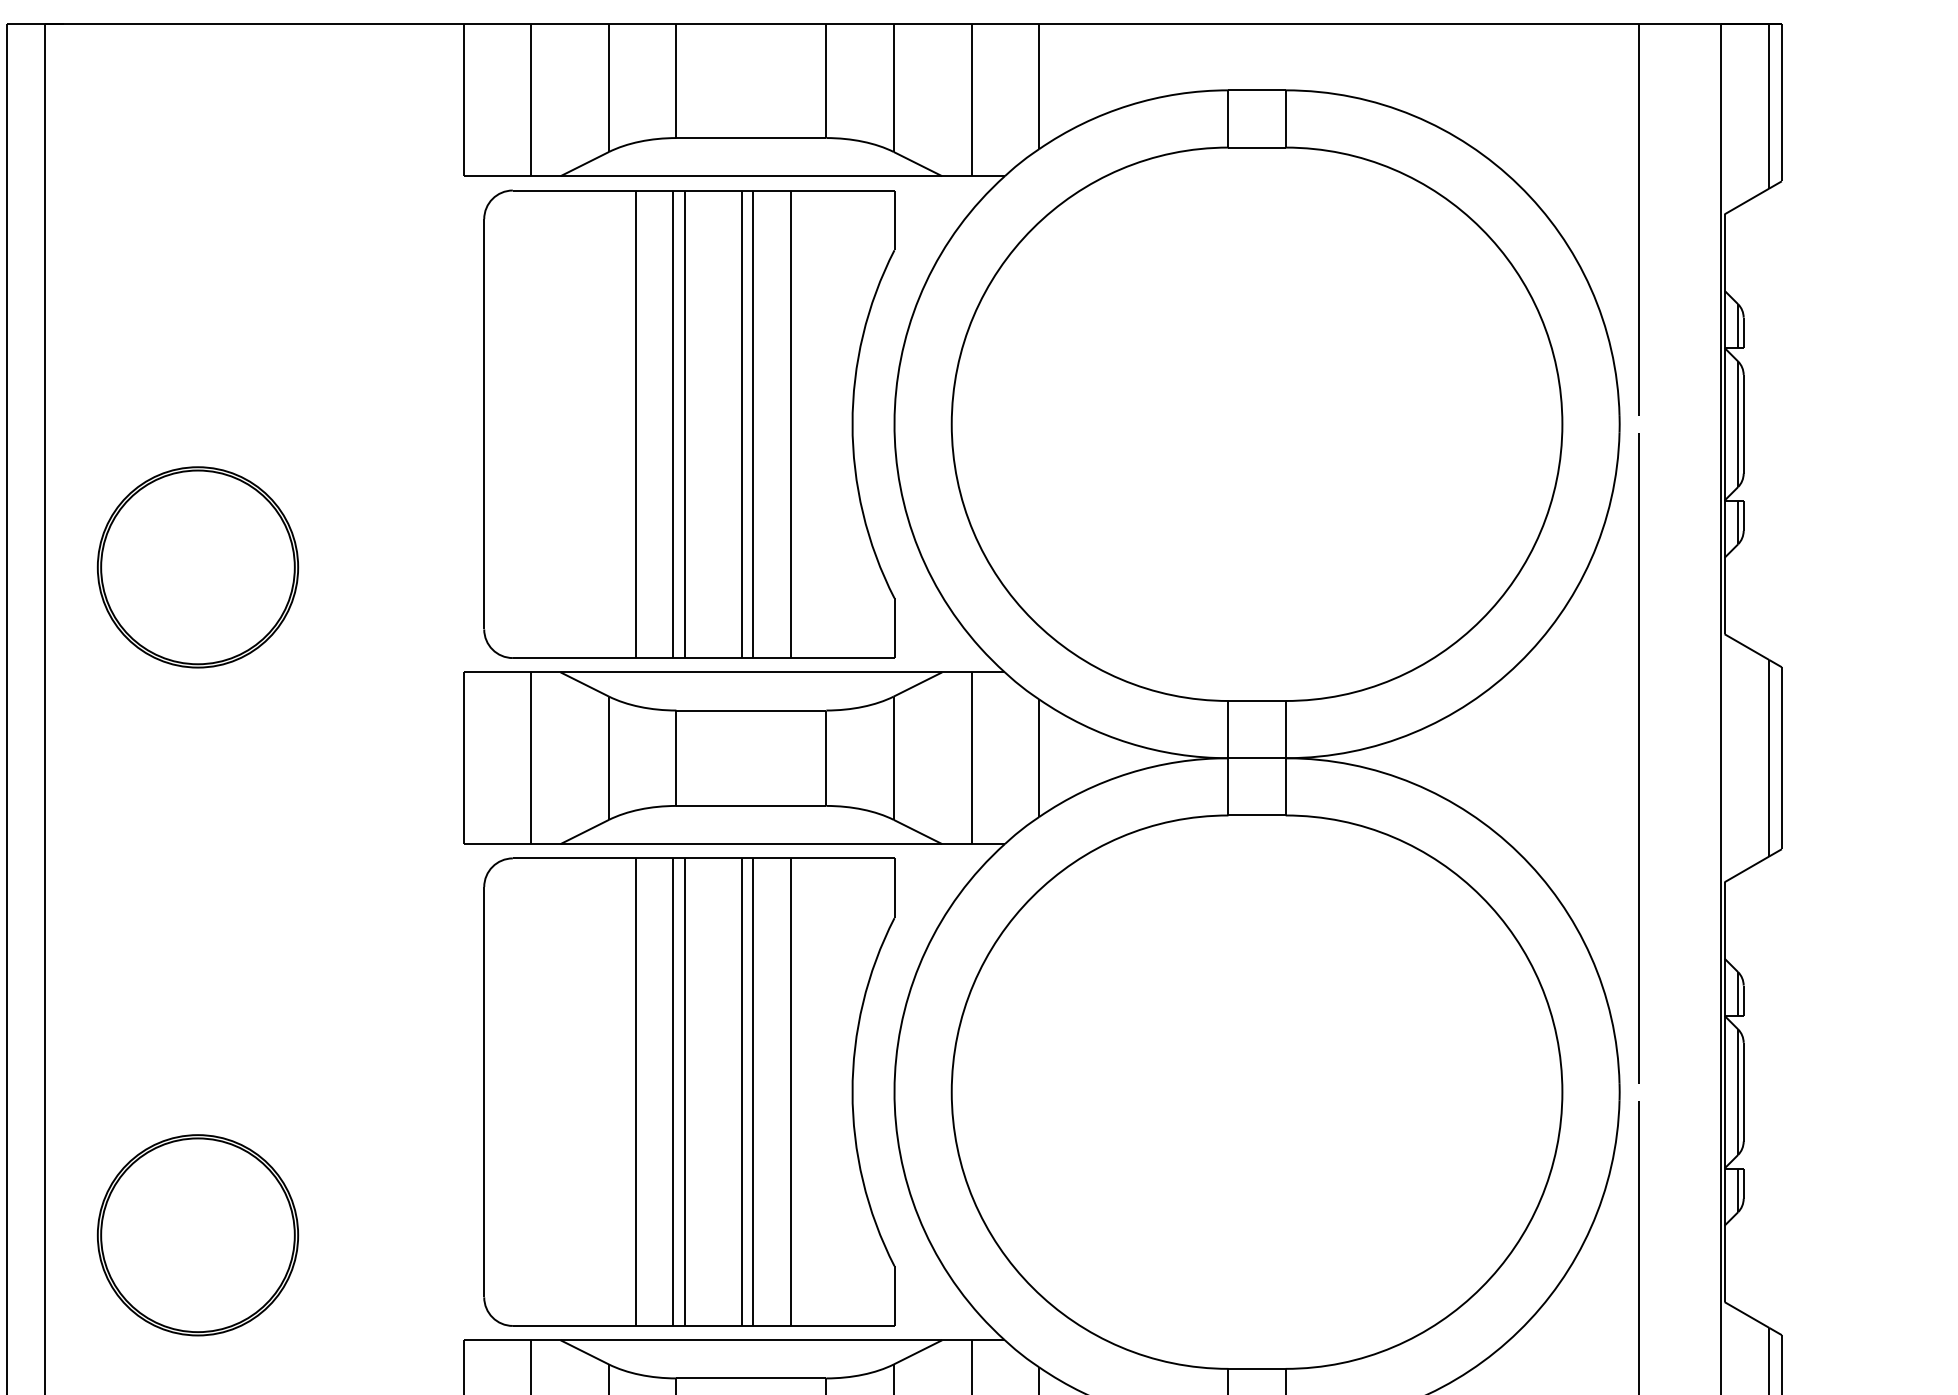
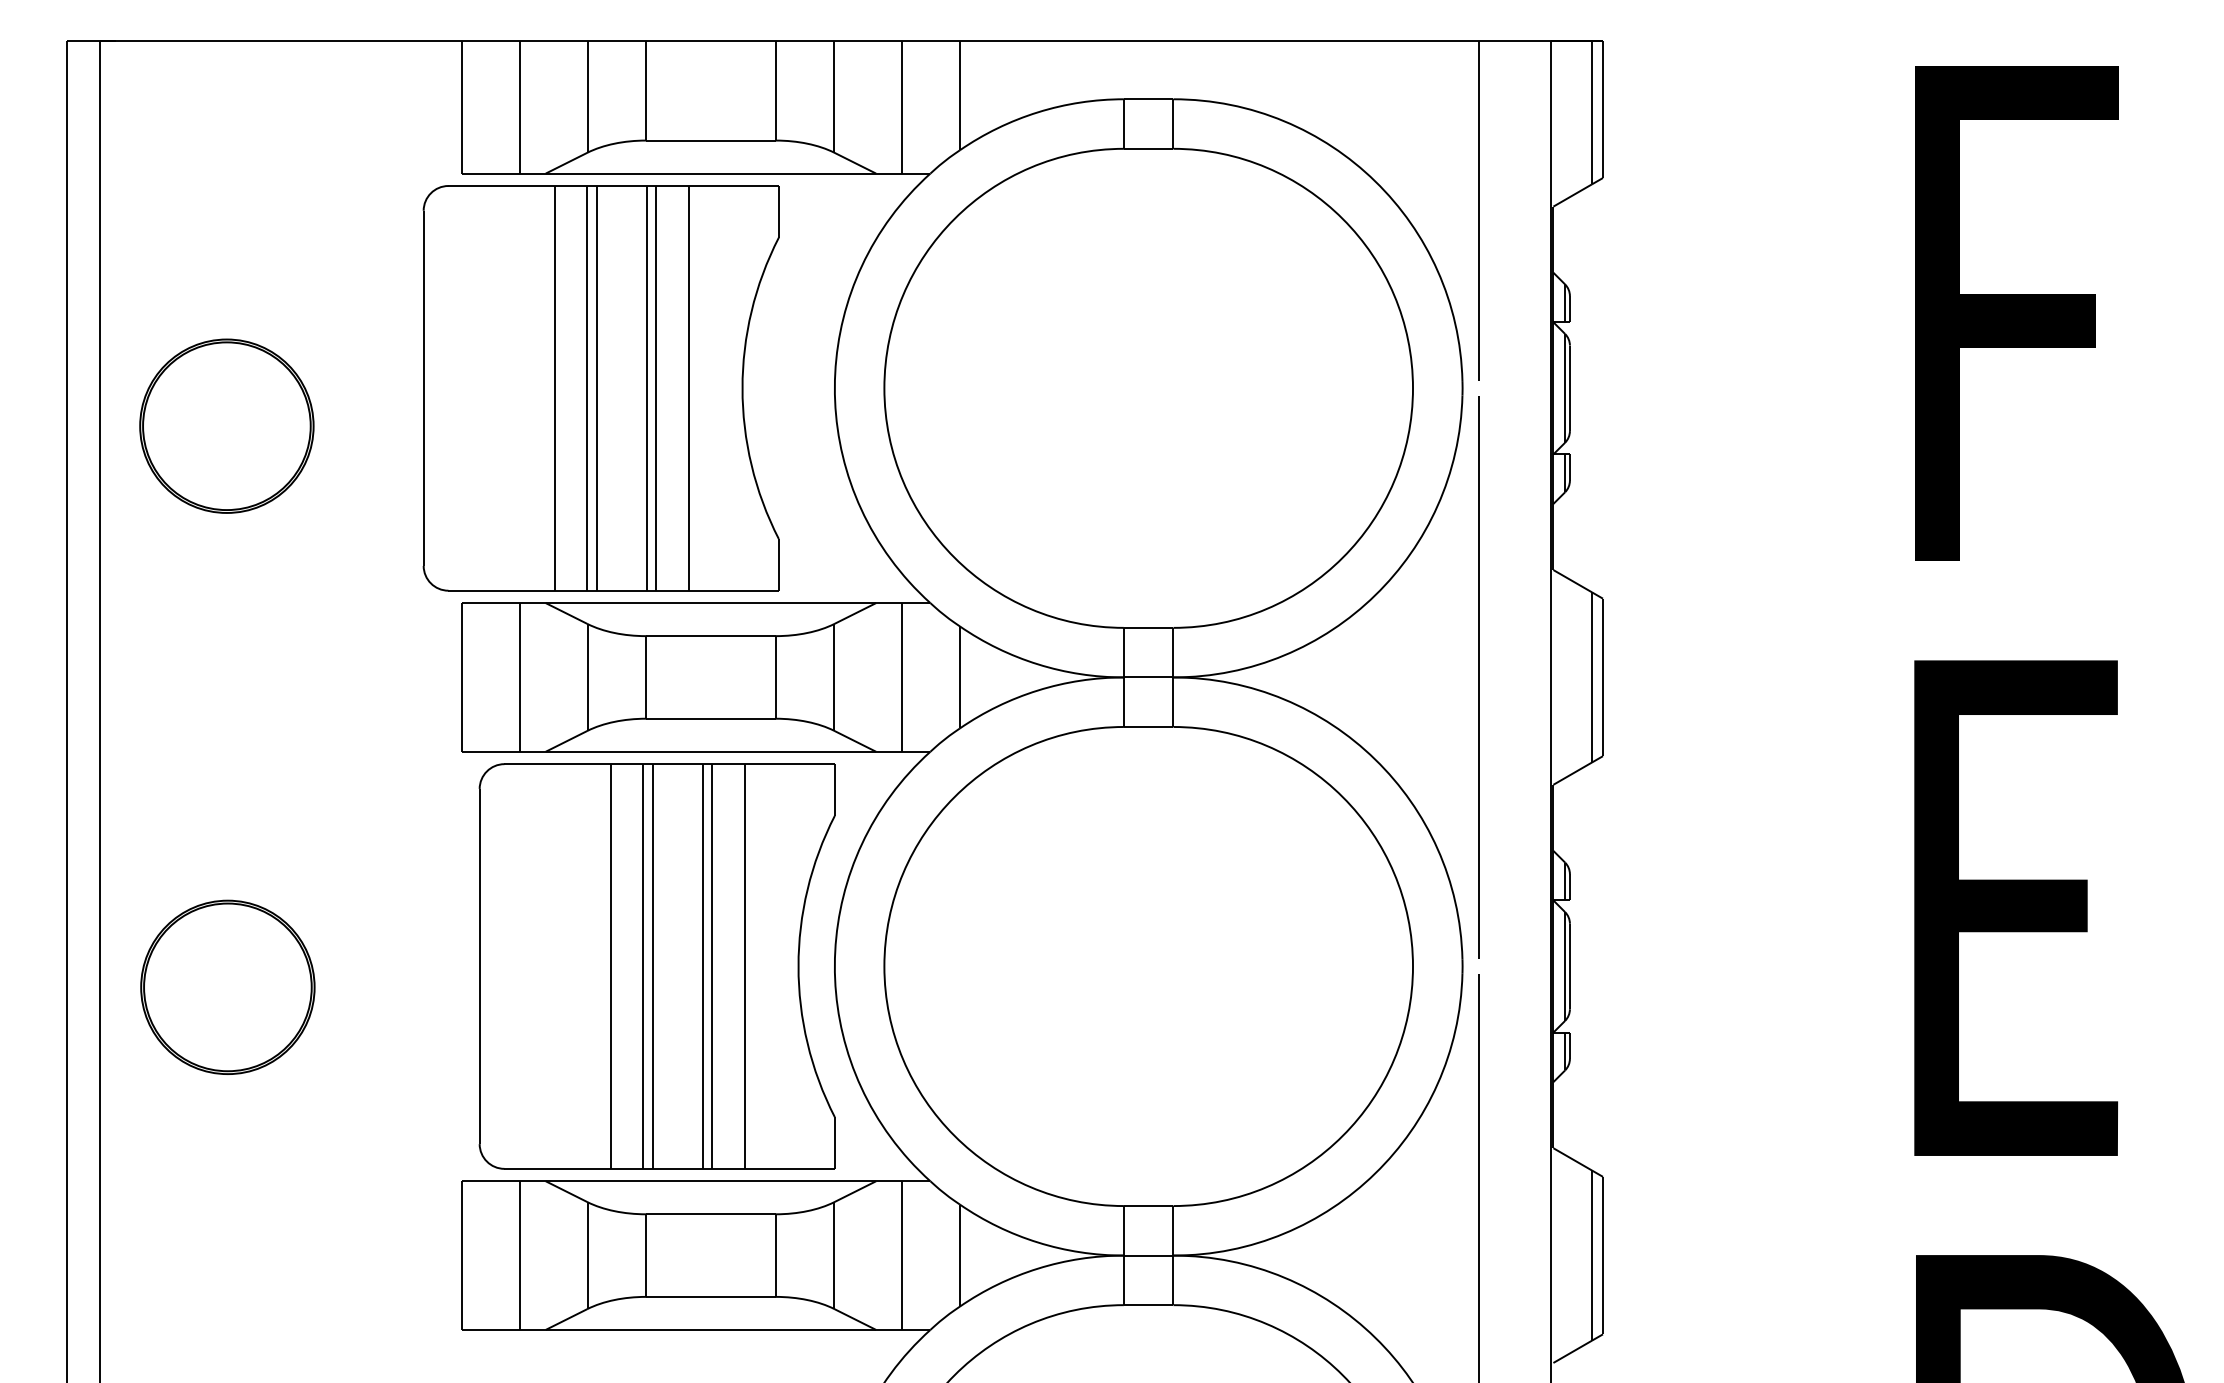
part: (688, 424) -> (600, 388), moved
part: (197, 566) -> (226, 425), moved
part: (197, 1234) -> (227, 986), moved

